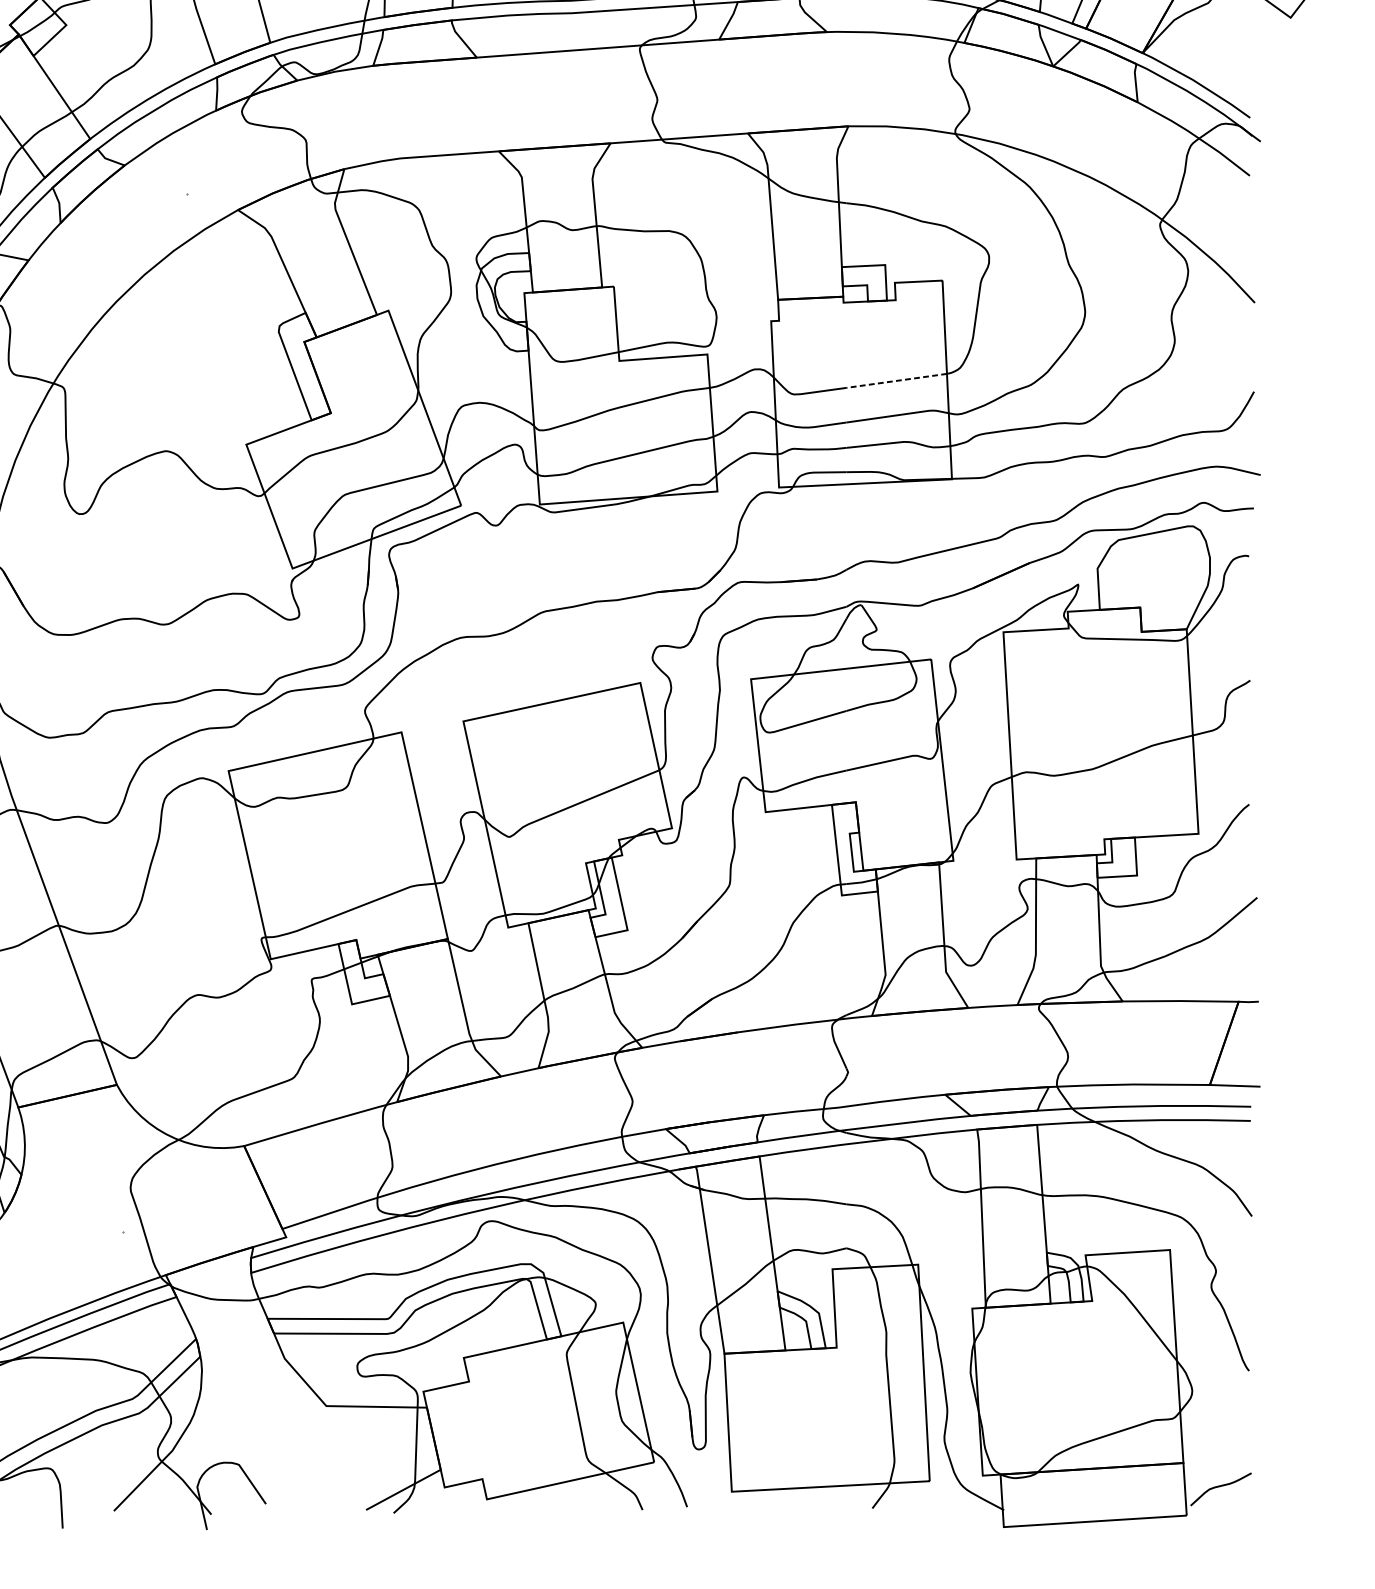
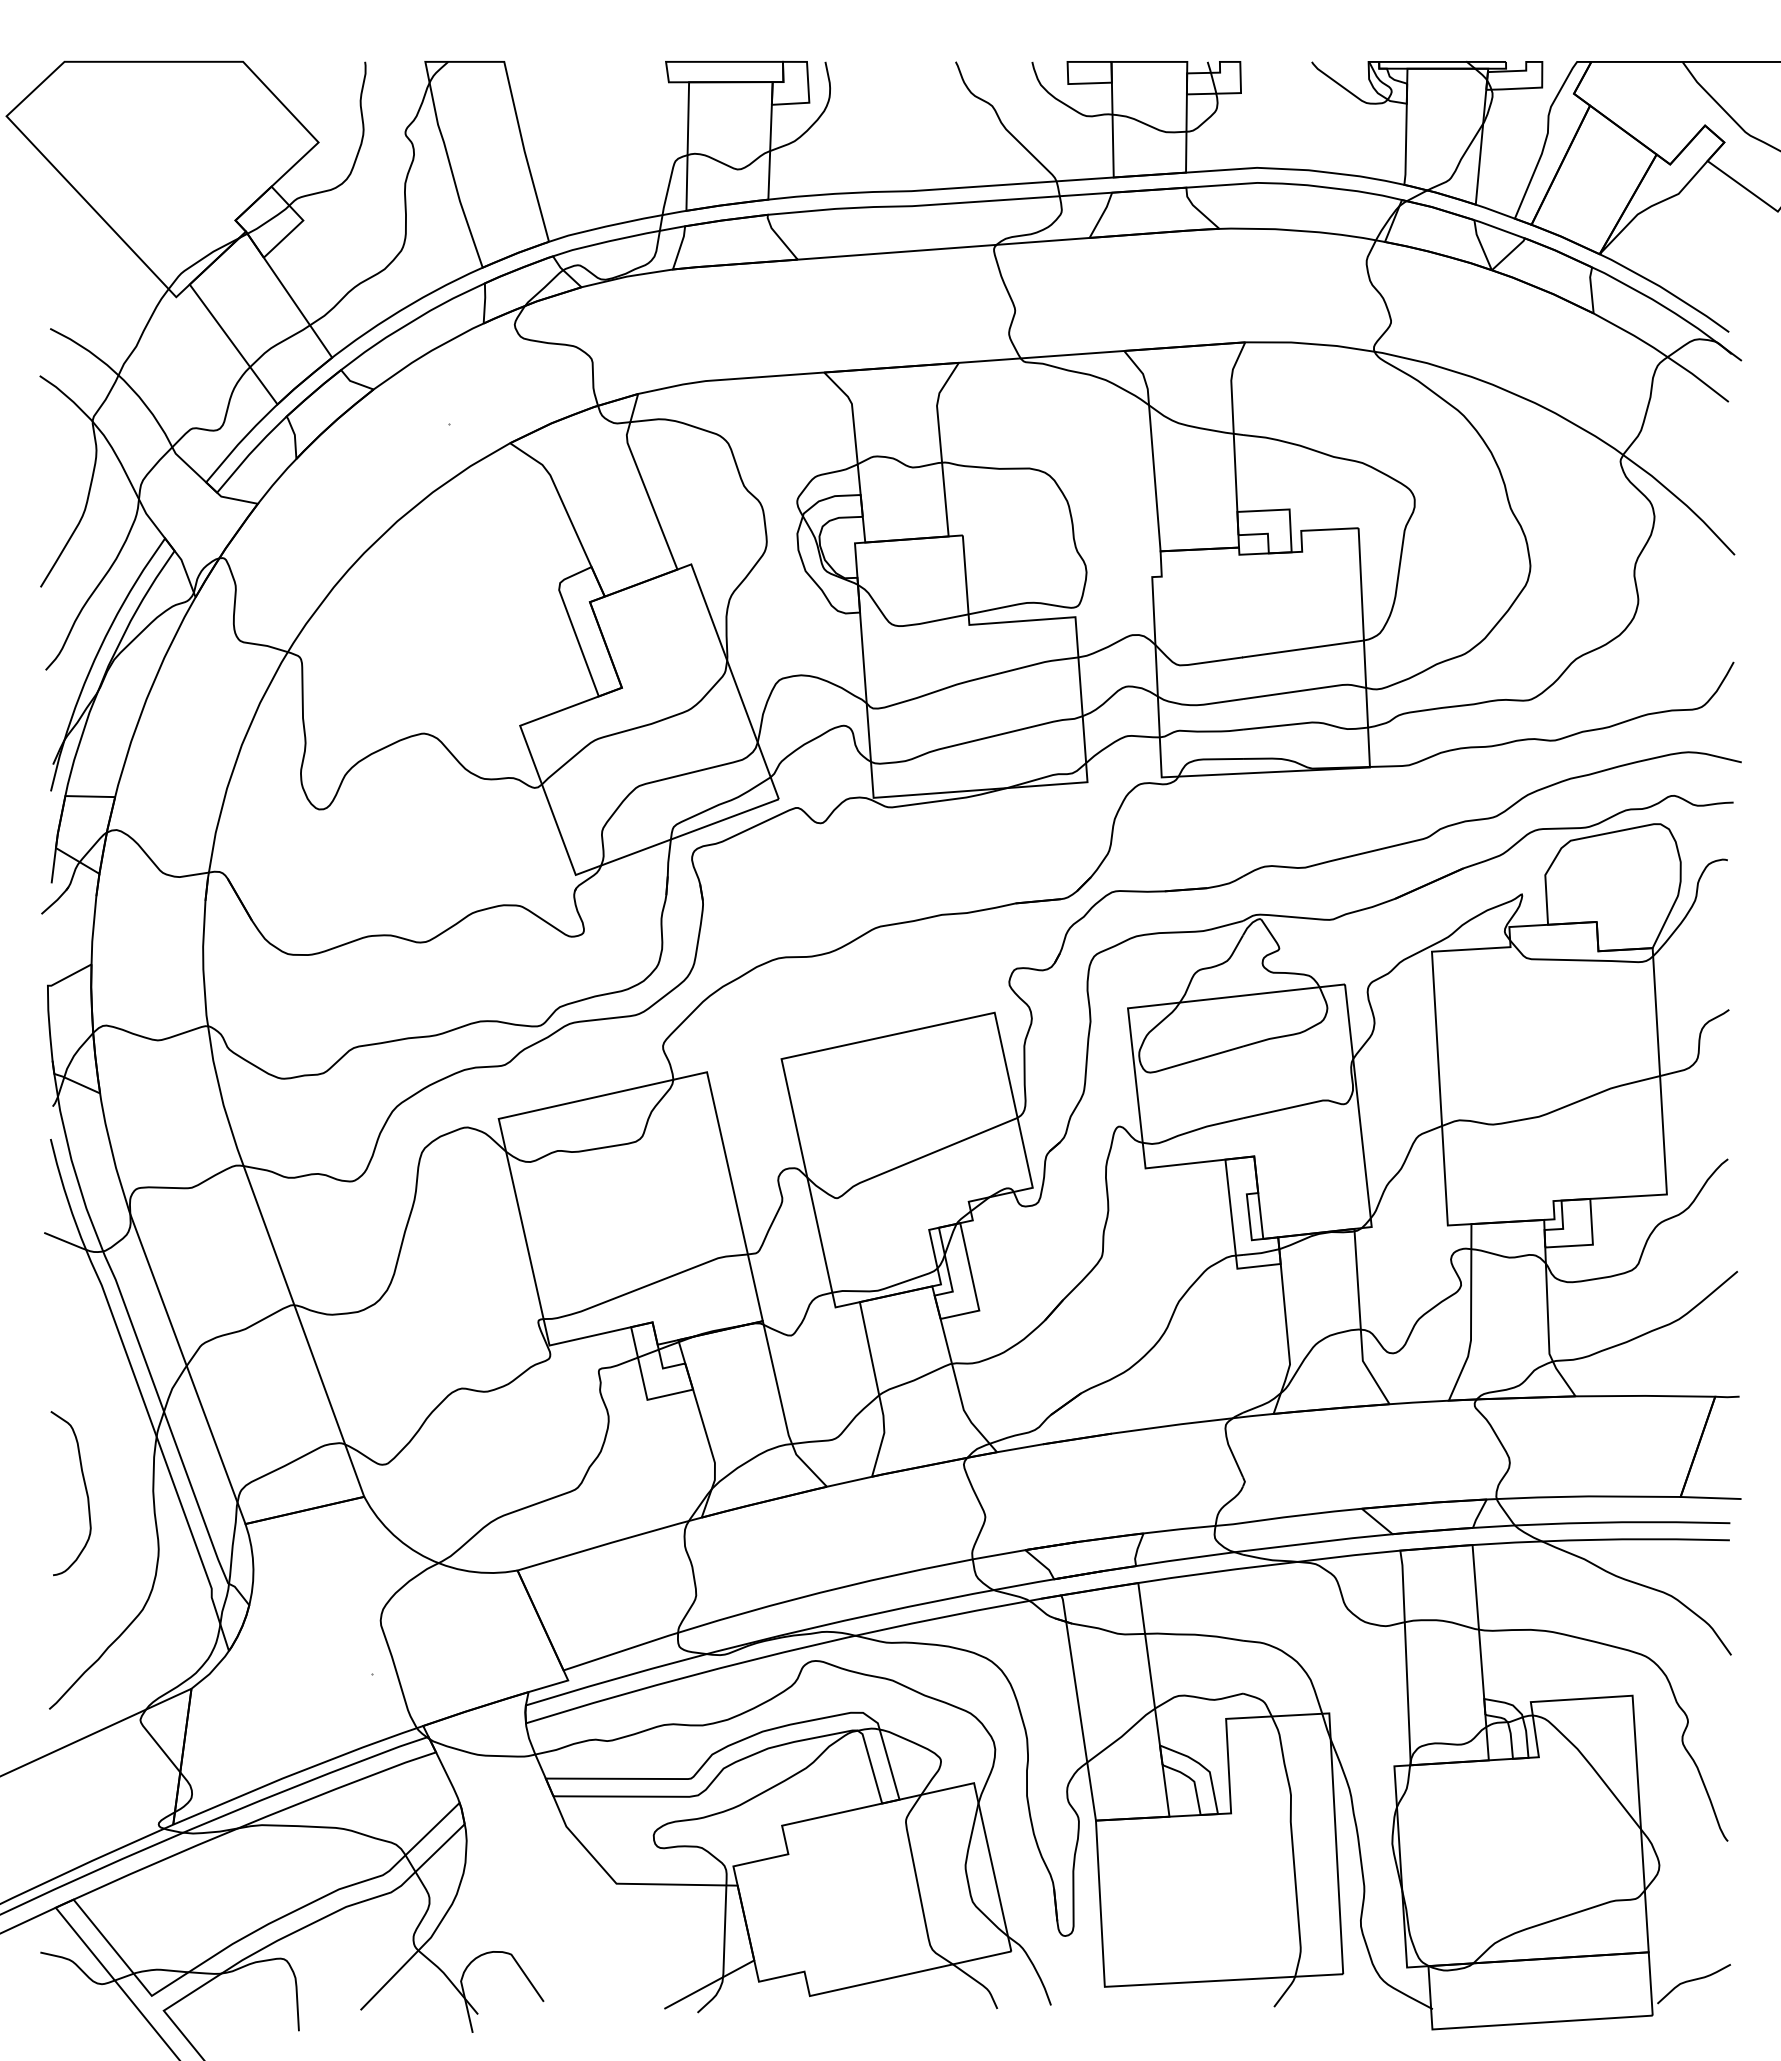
line: (896, 381) -> (1303, 649), dashed -> solid

